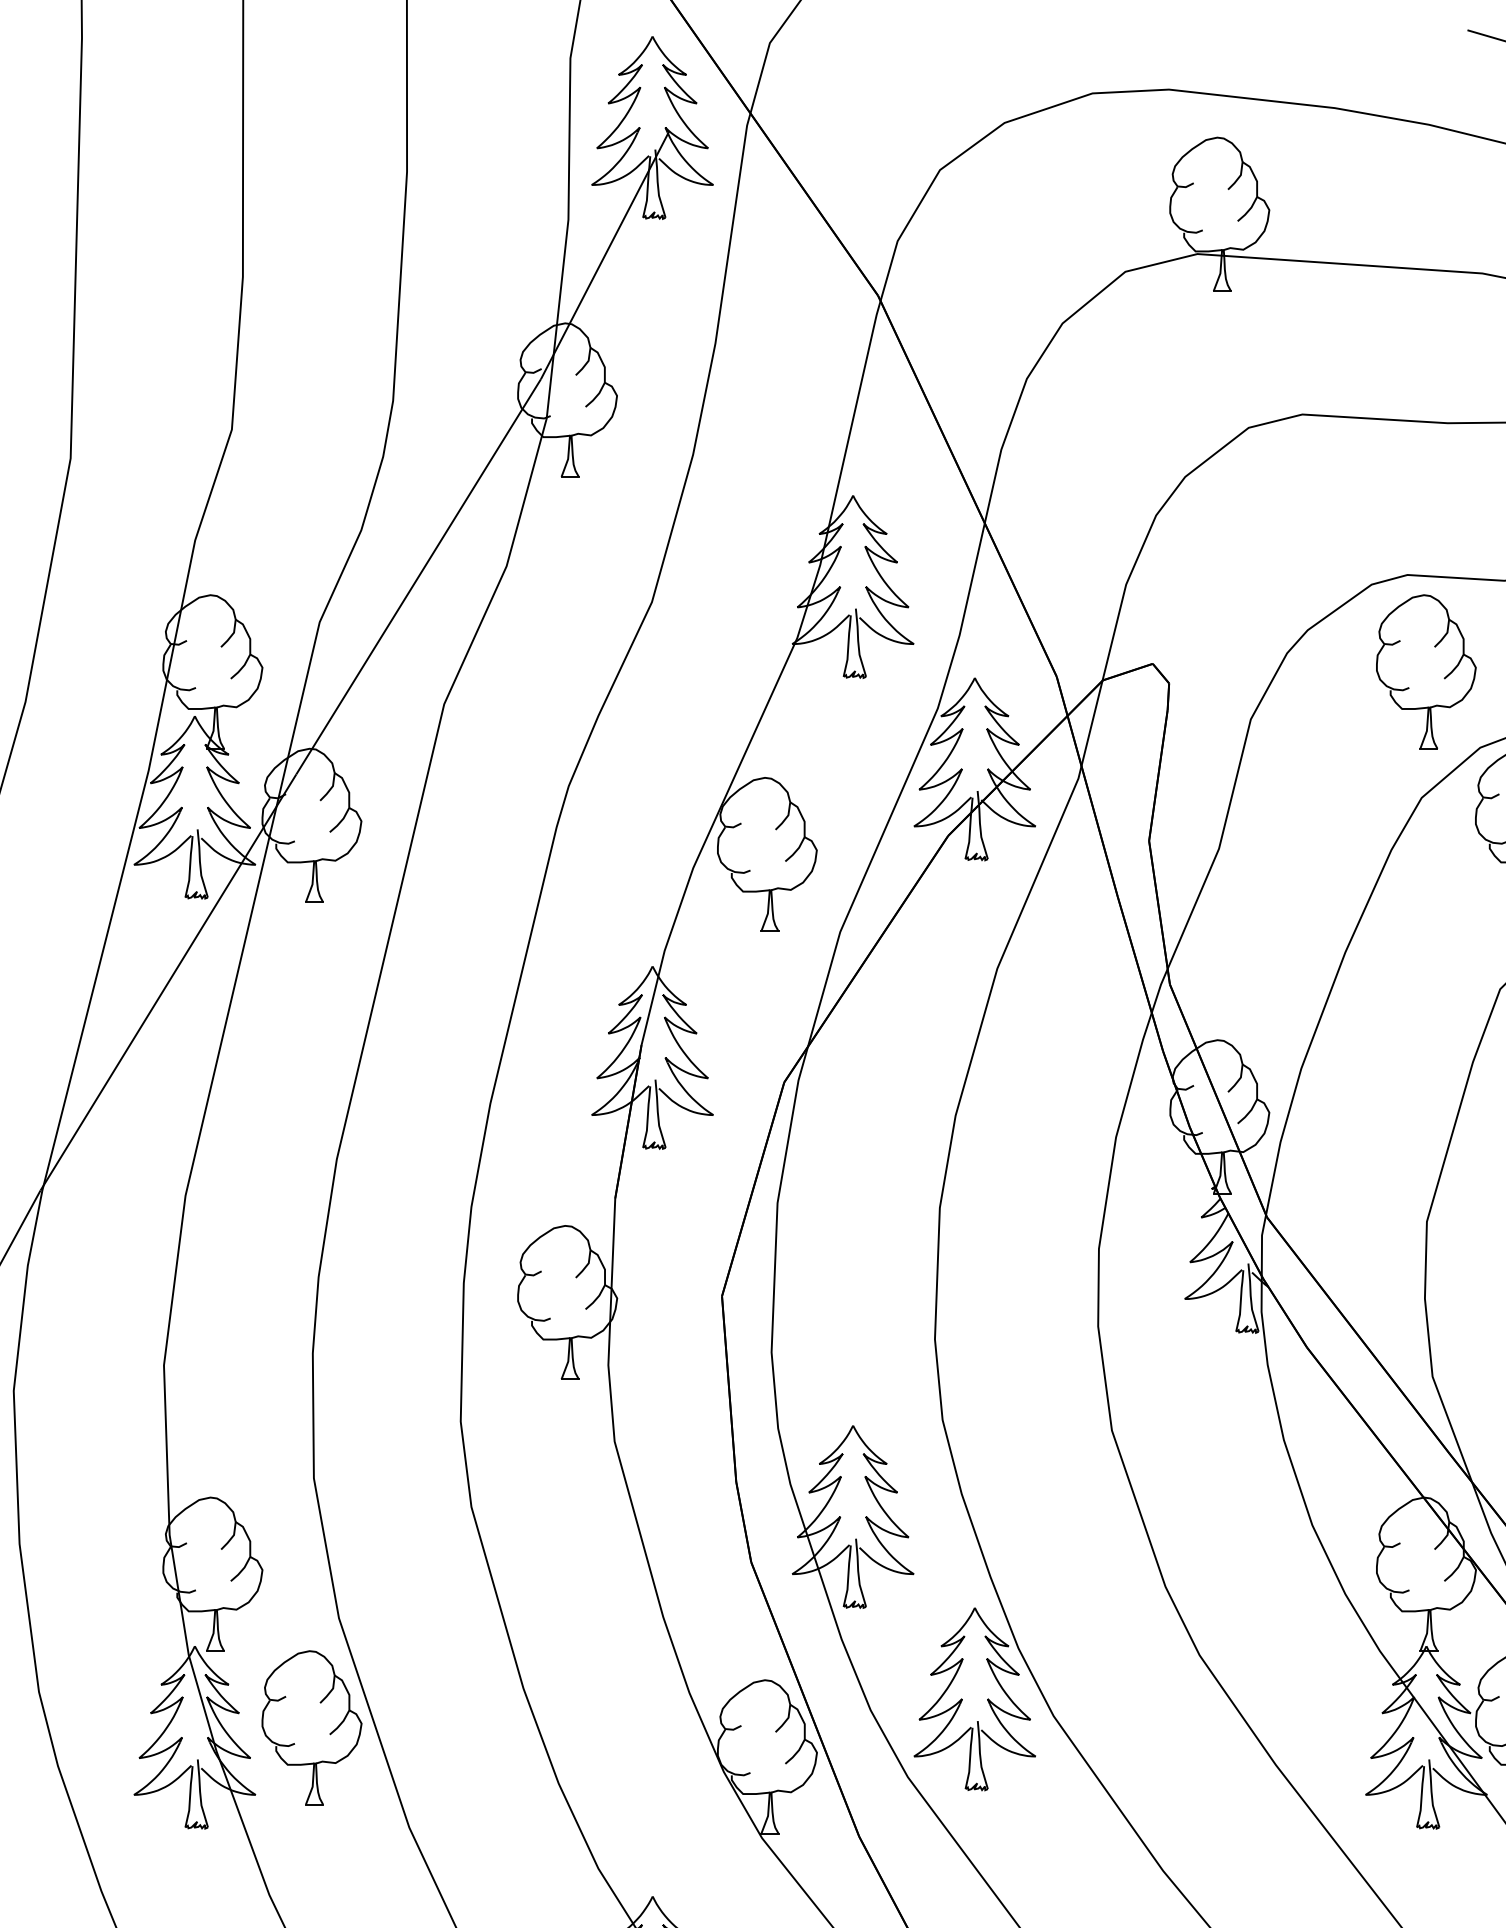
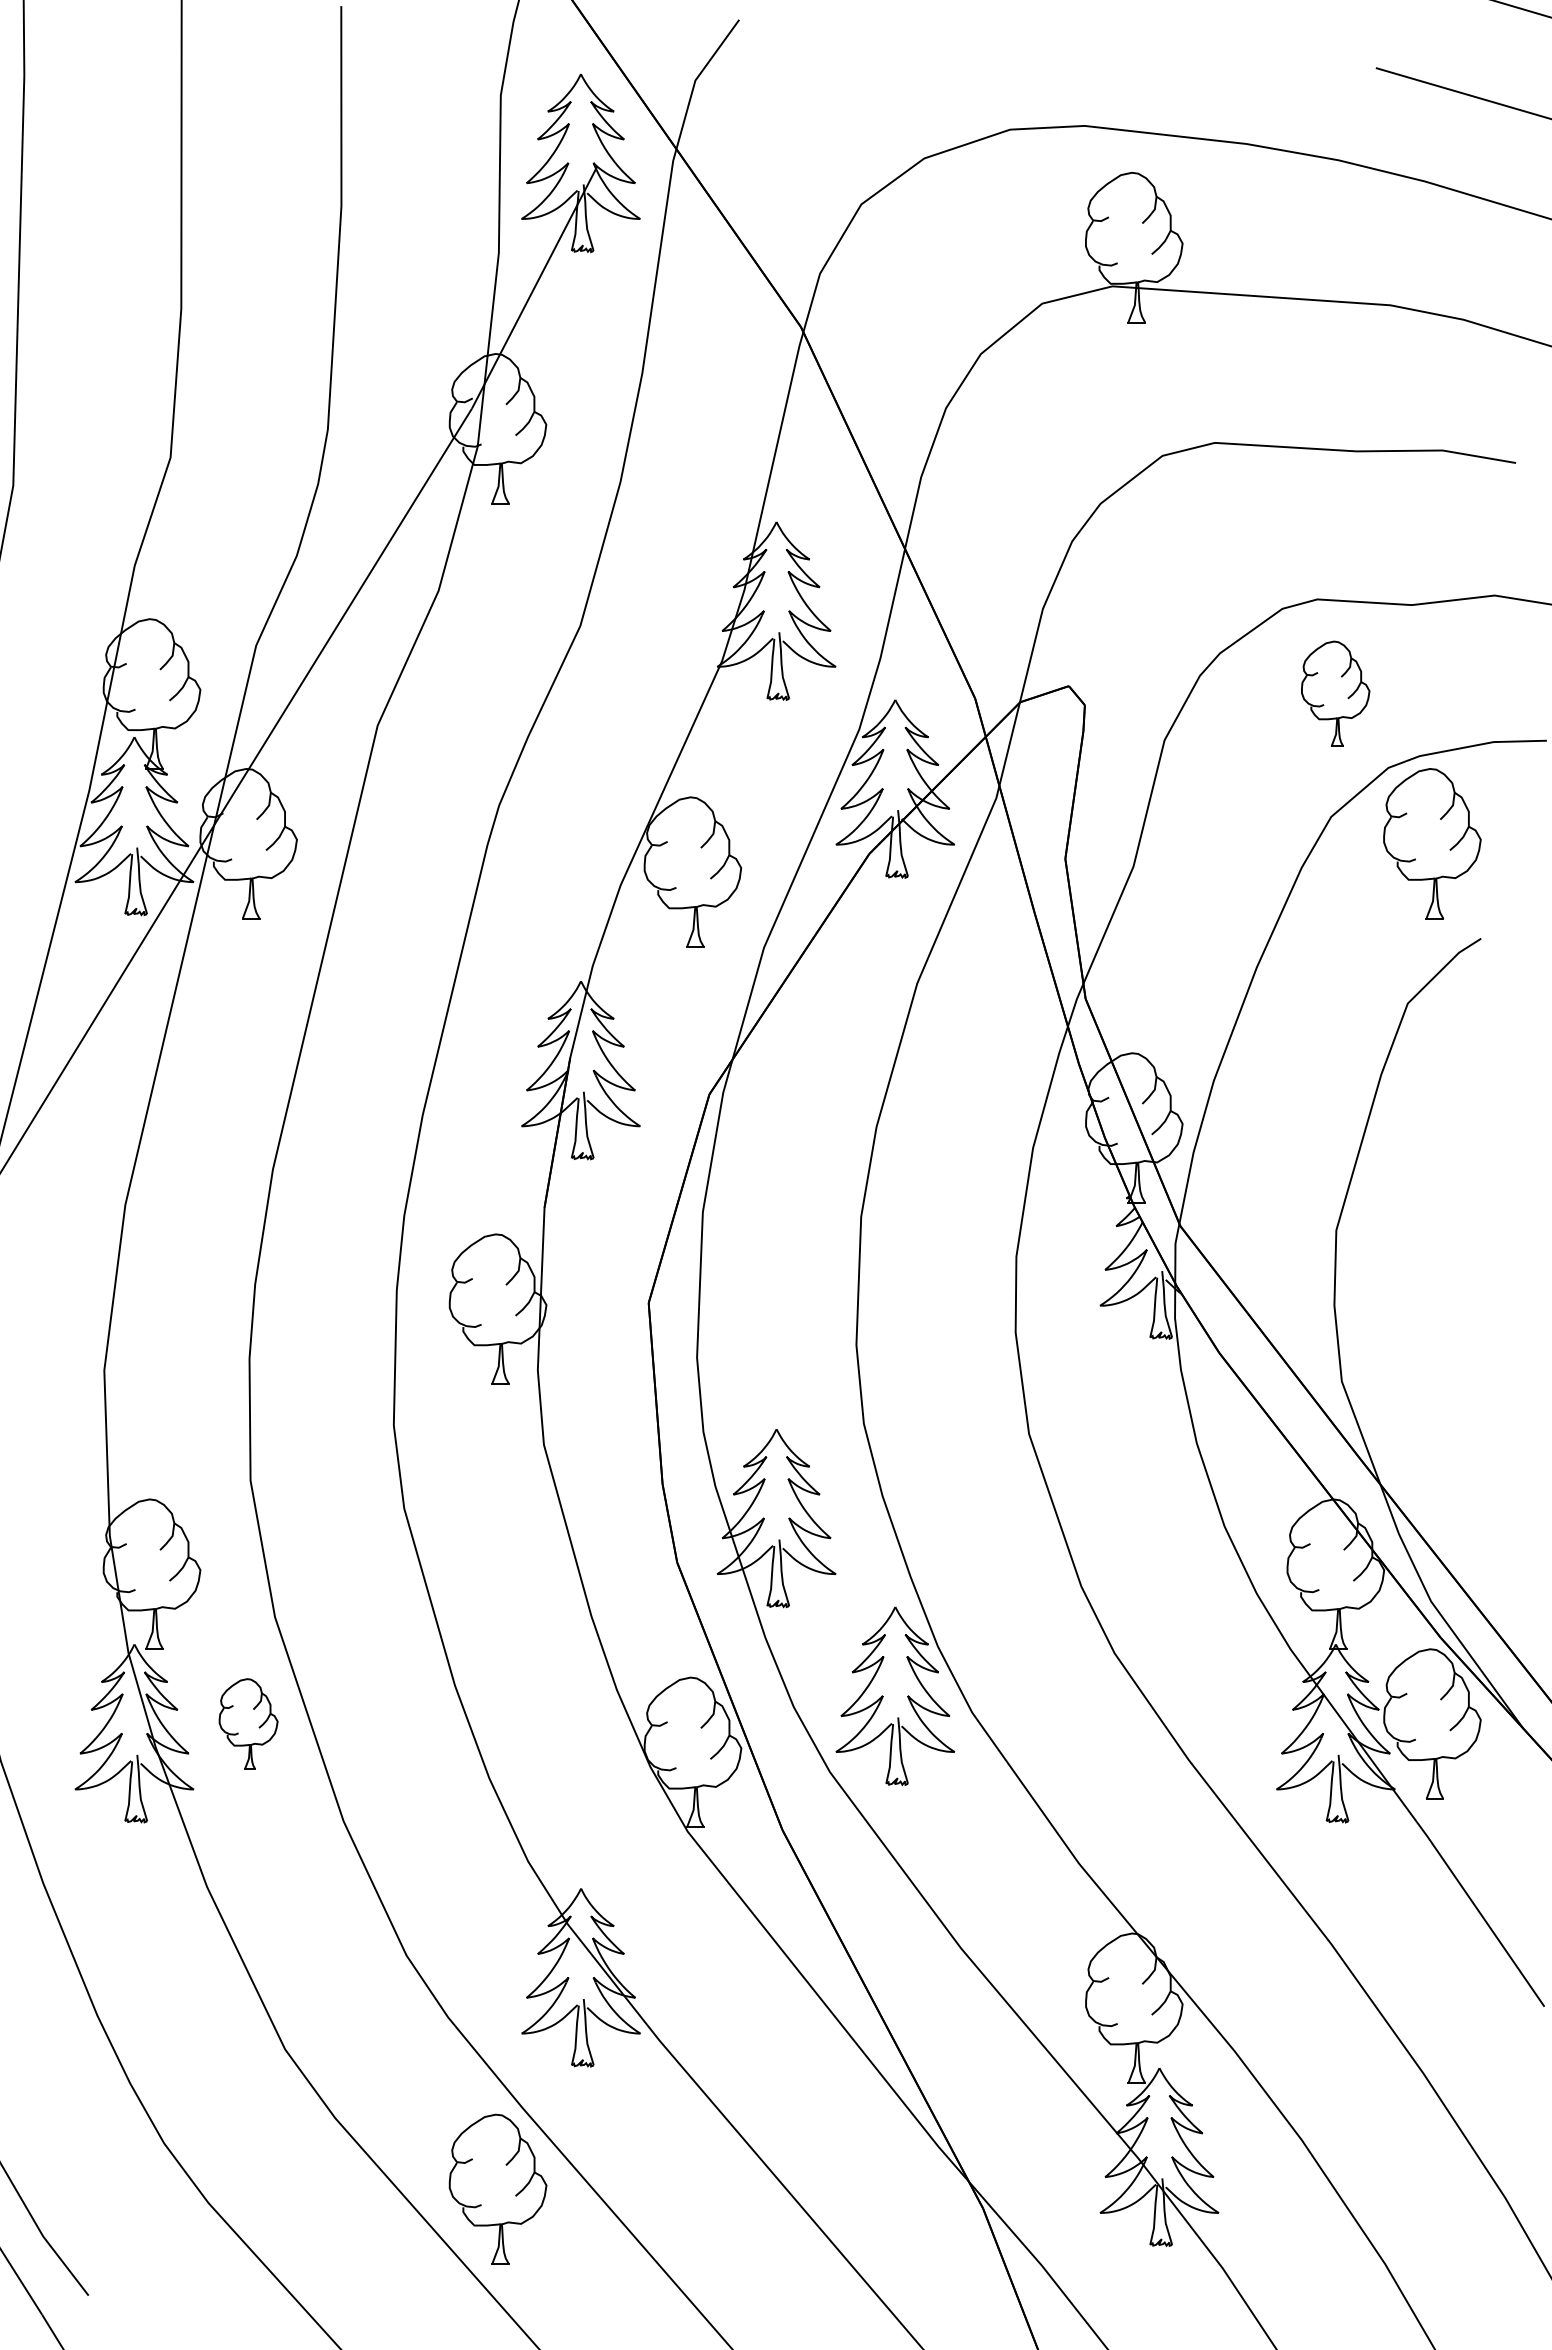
part: (1426, 671) -> (1335, 693), size x0.7
part: (311, 1727) -> (248, 1723), size x0.6

